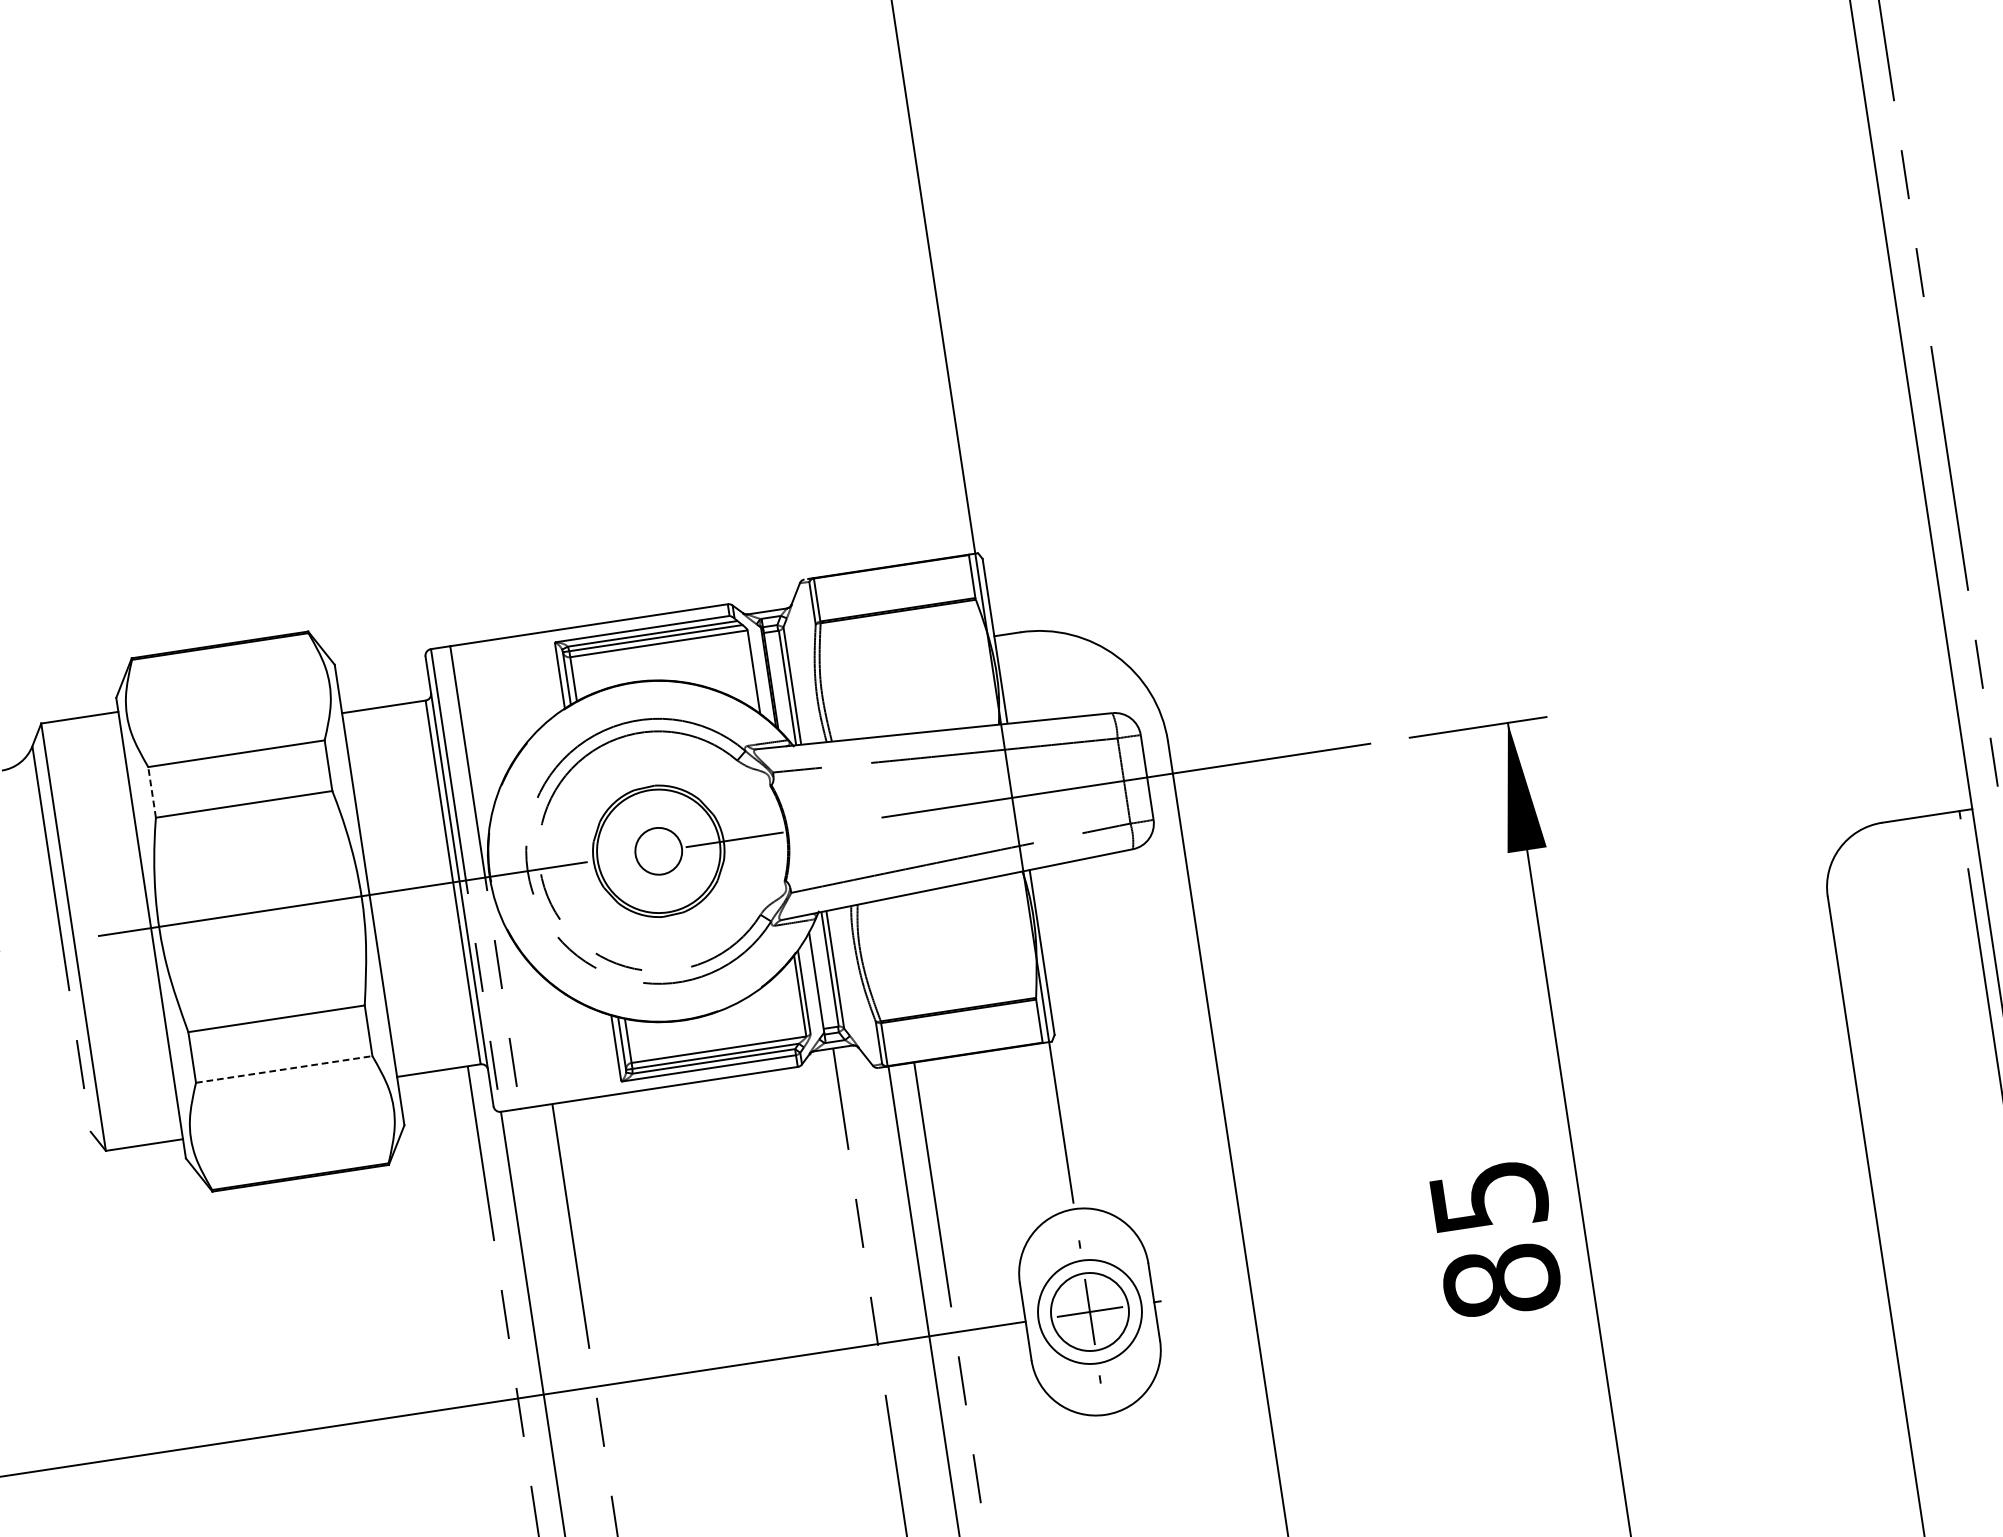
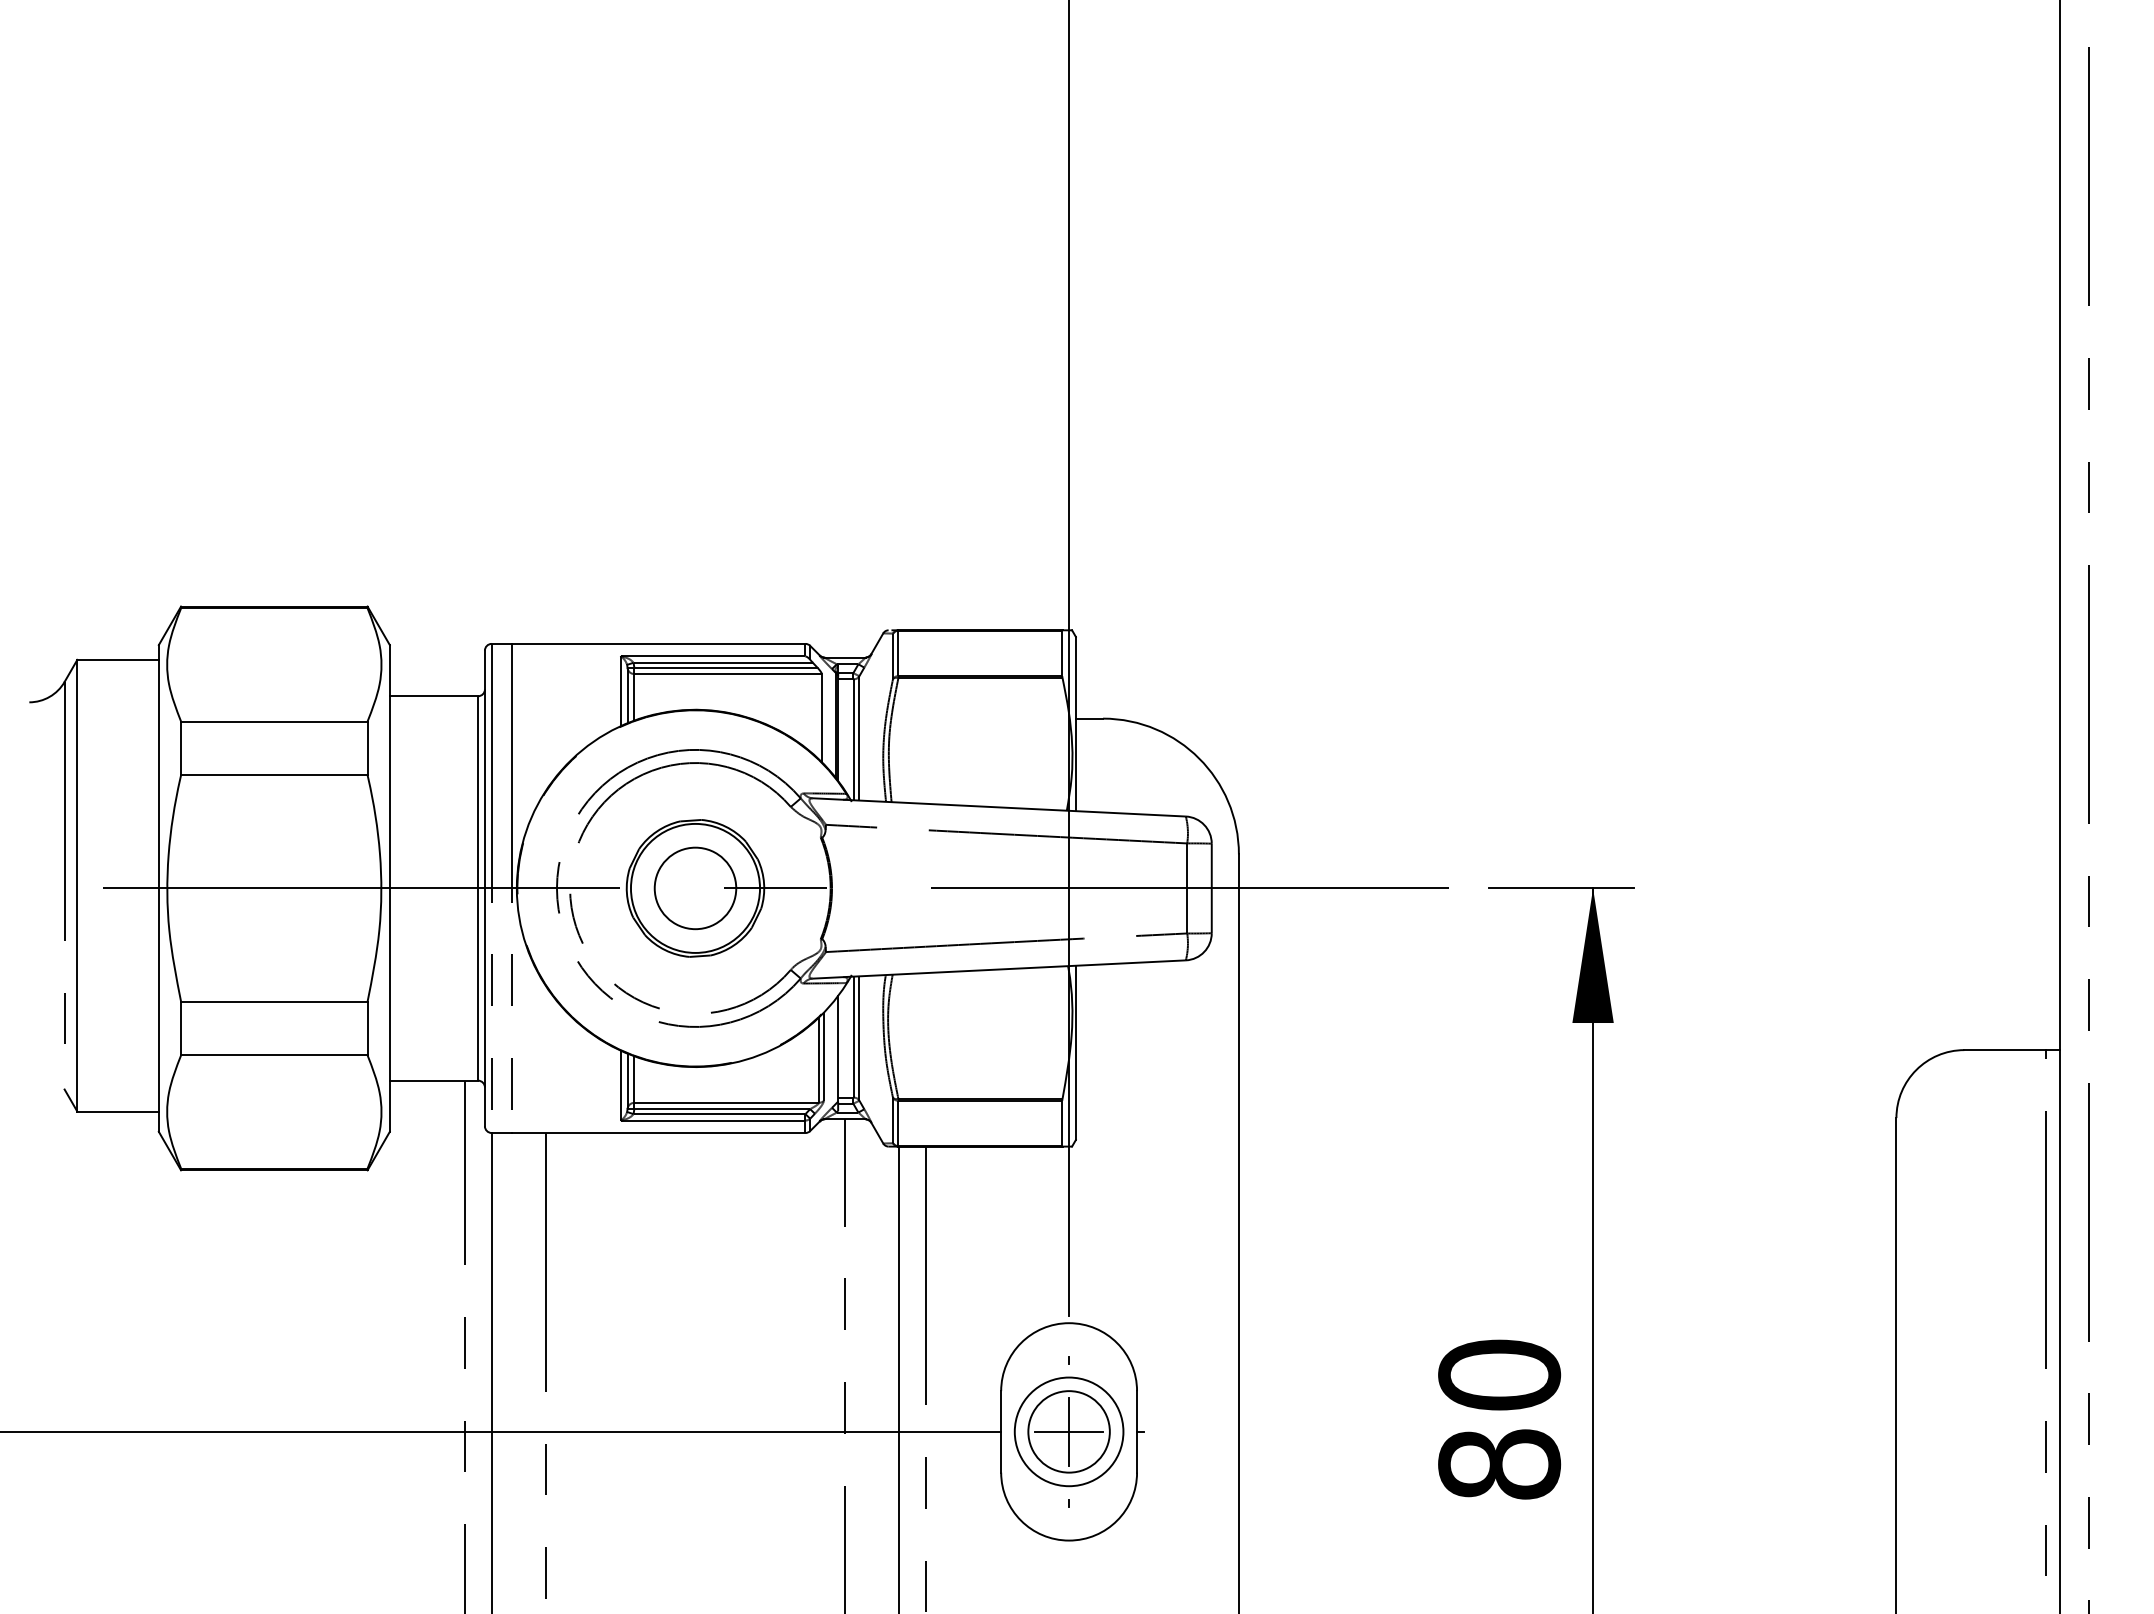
line: (152, 792) -> (181, 748), dashed -> solid
circle: (658, 851) -> (695, 888), size x1.67
line: (284, 1069) -> (274, 1055), dashed -> solid
text: (1488, 1196) -> (1499, 1374), 85 -> 80

